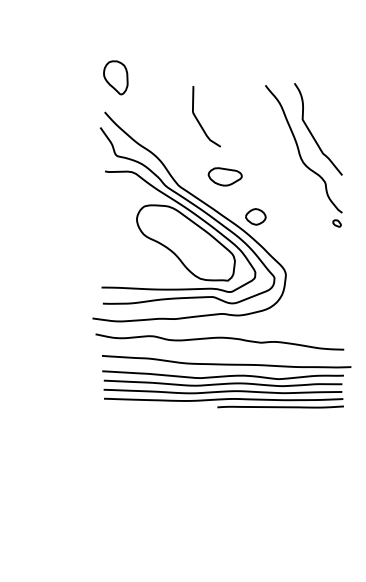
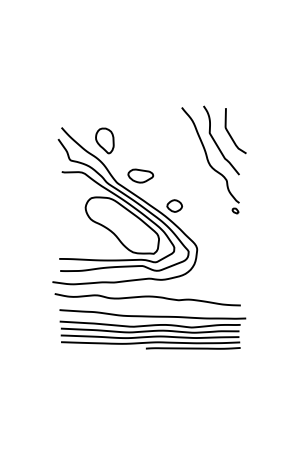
part: (115, 77) -> (104, 140), moved
curve: (200, 122) -> (231, 135), moved
part: (224, 176) -> (140, 175), moved

